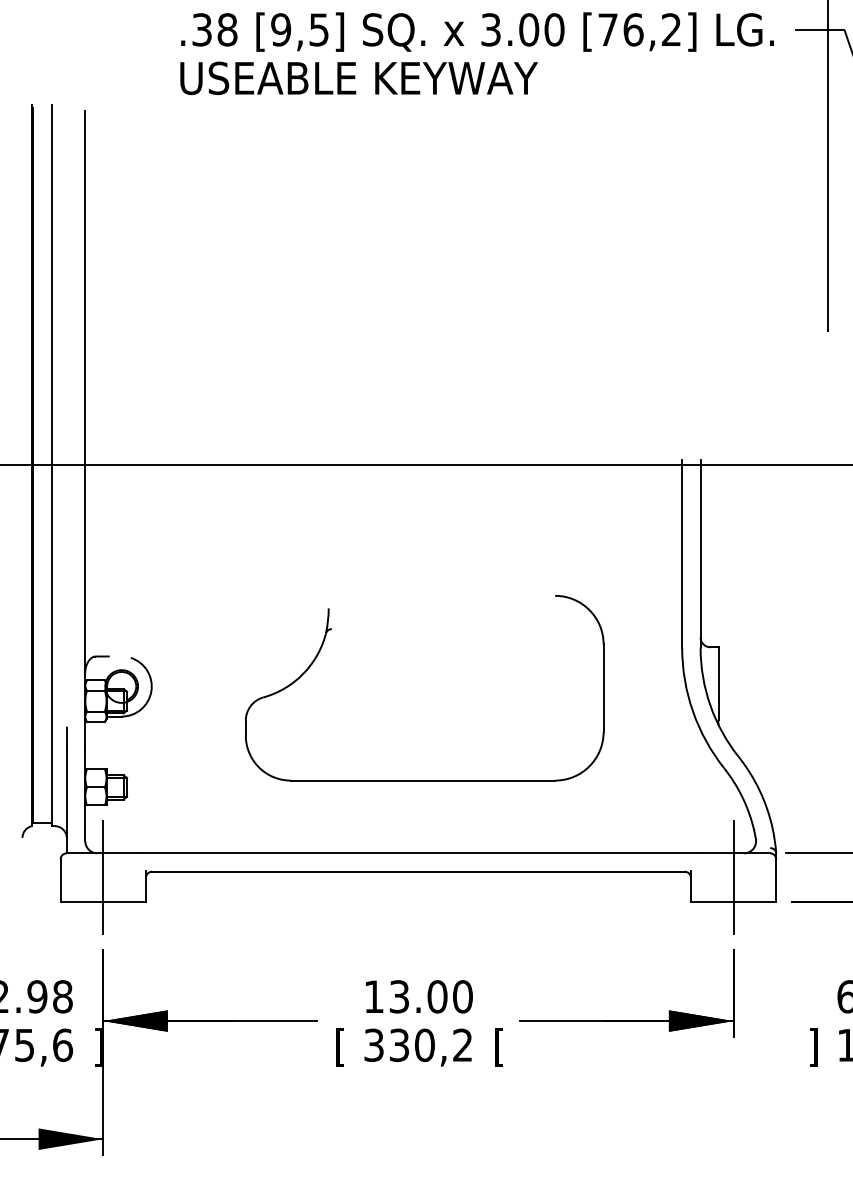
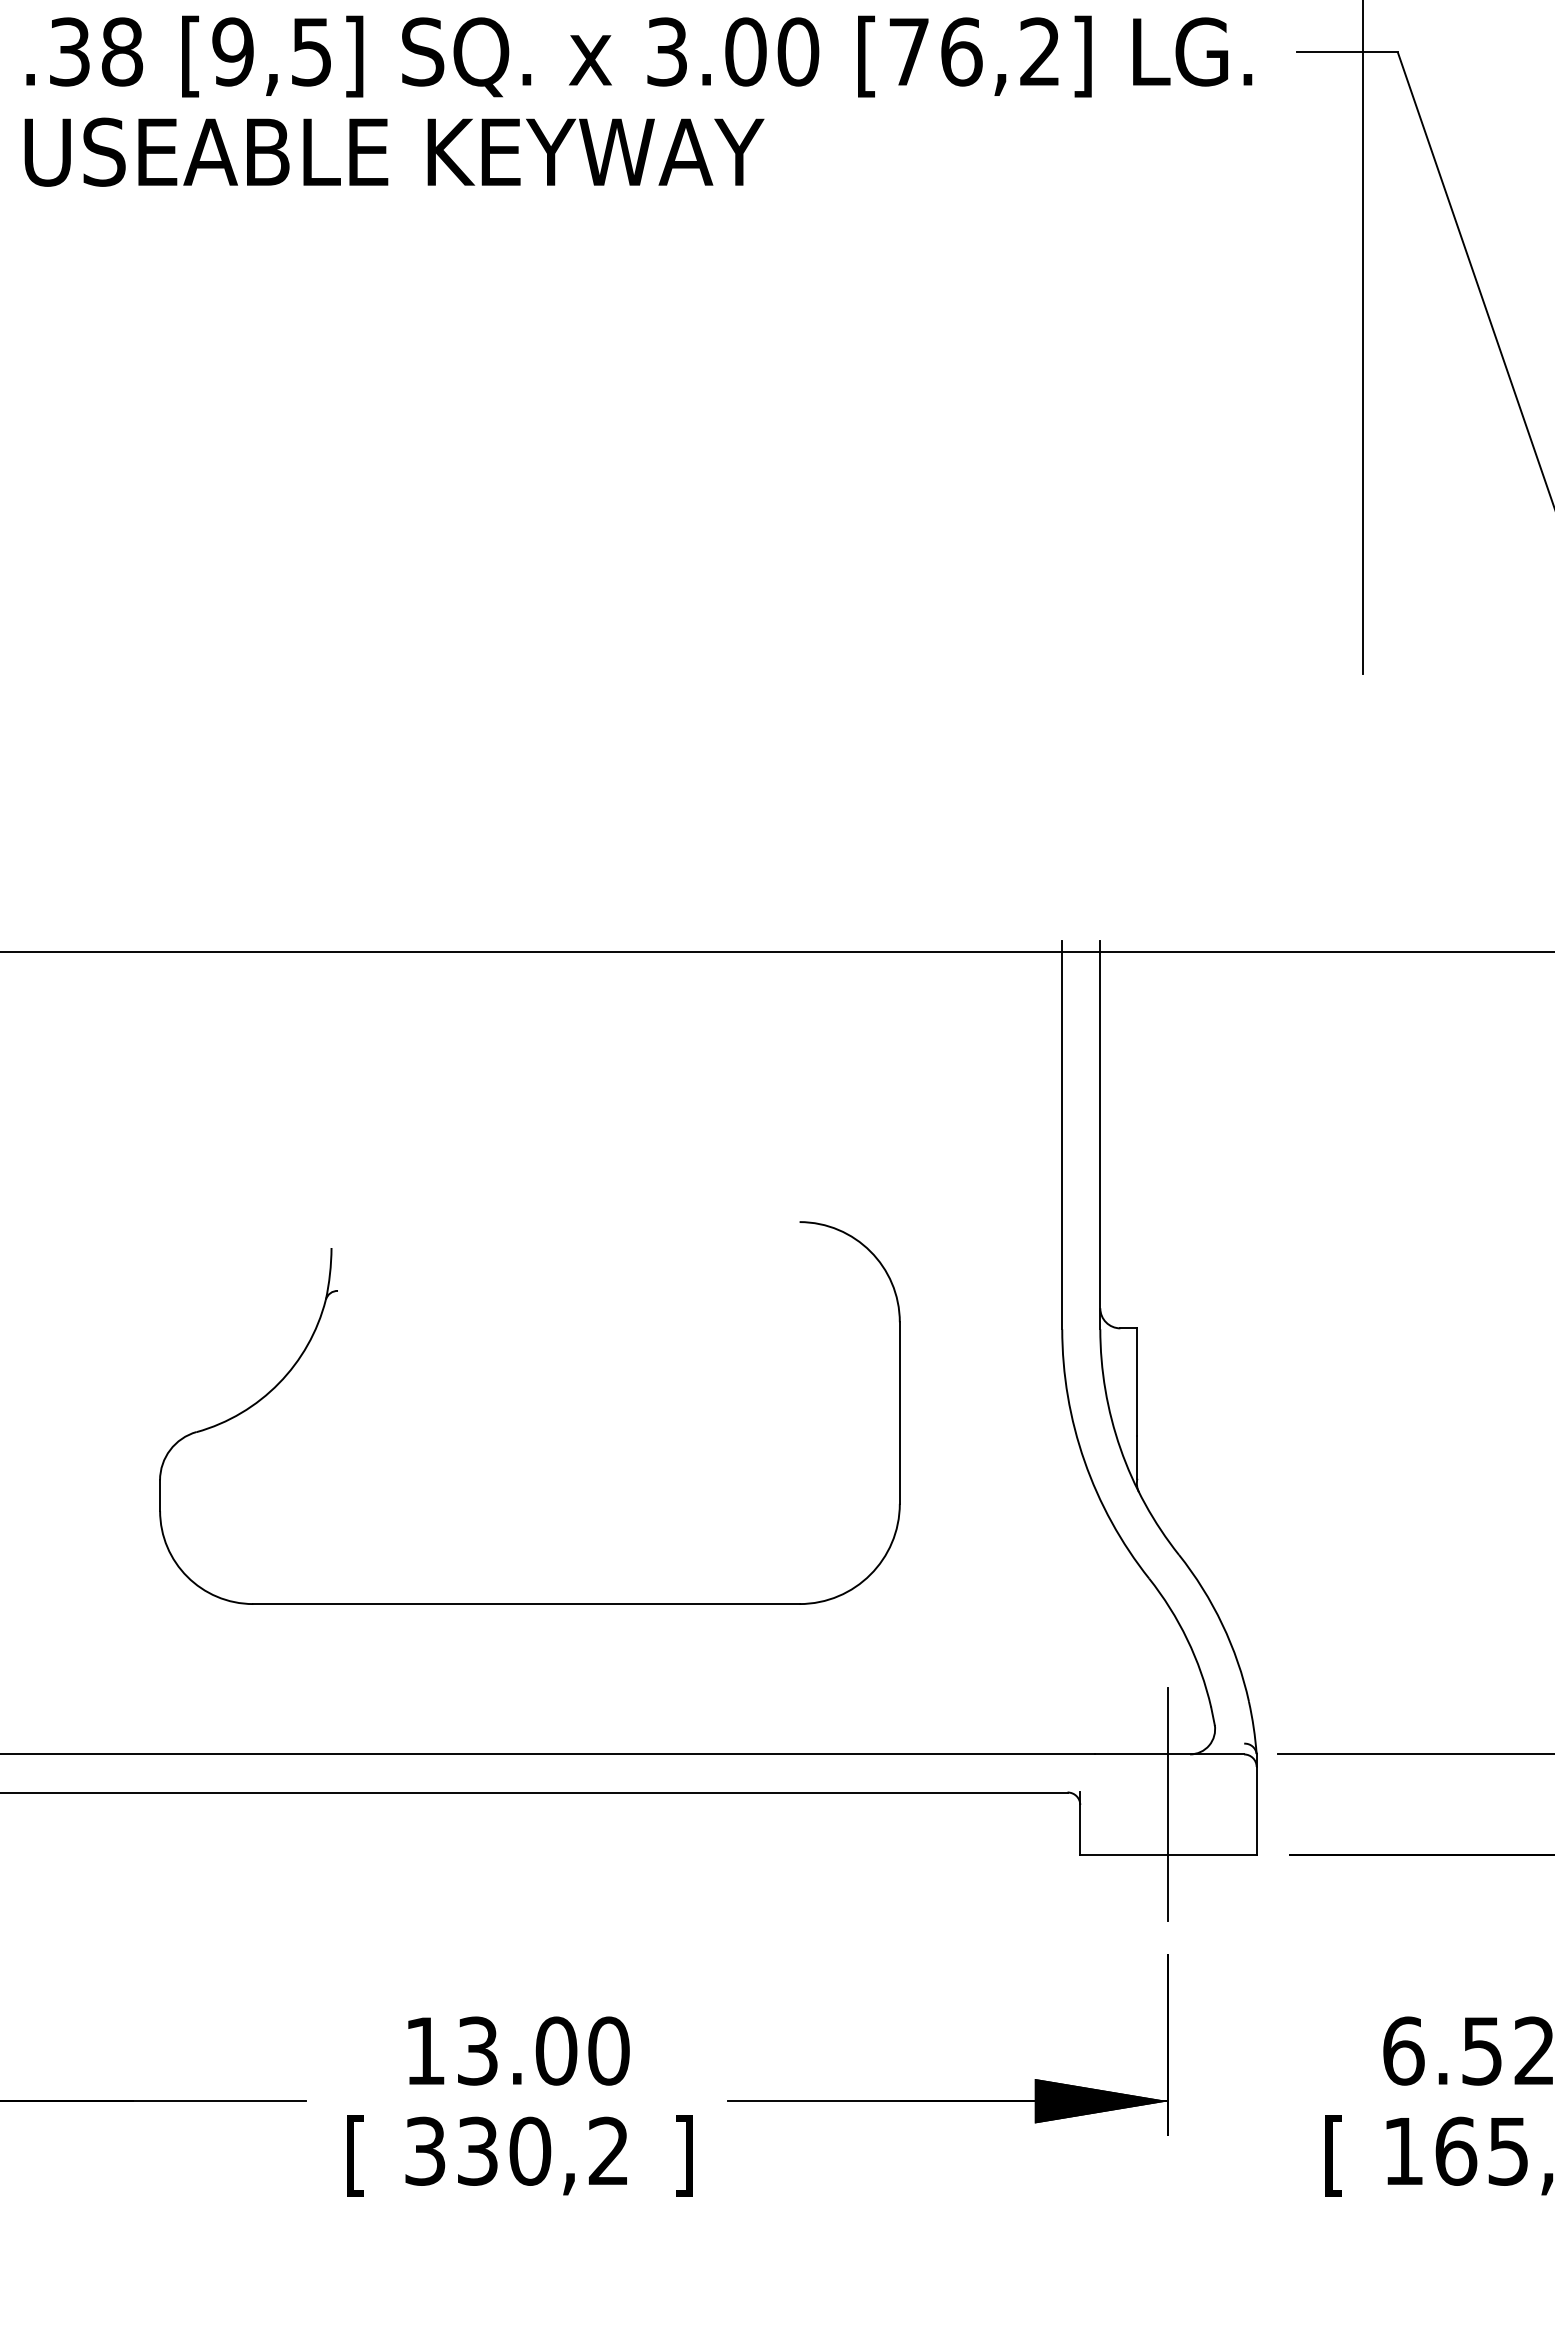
text: (499, 1047) -> (684, 2155), [ -> ]
text: (813, 1047) -> (1333, 2155), ] -> [

